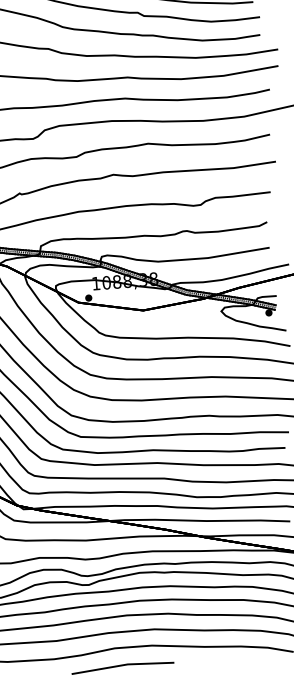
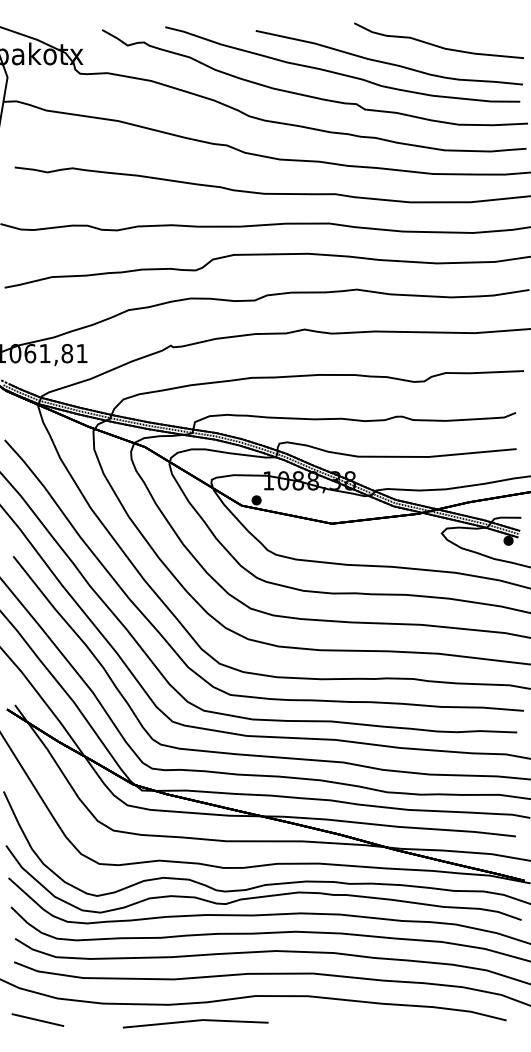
line: (122, 665) -> (195, 1021), moved

